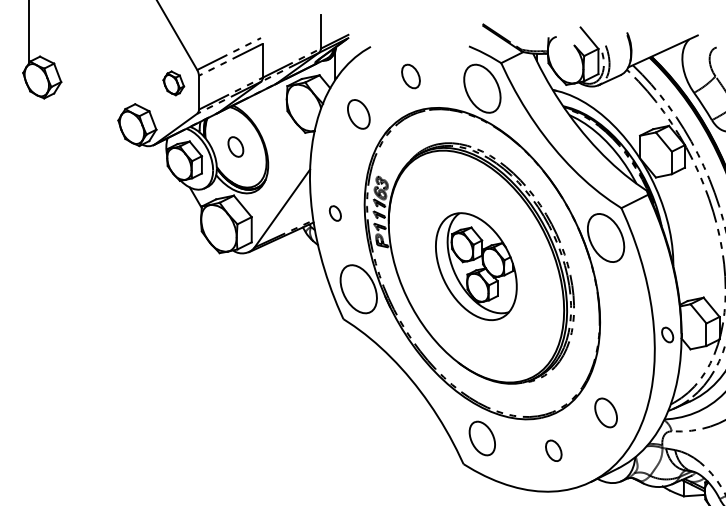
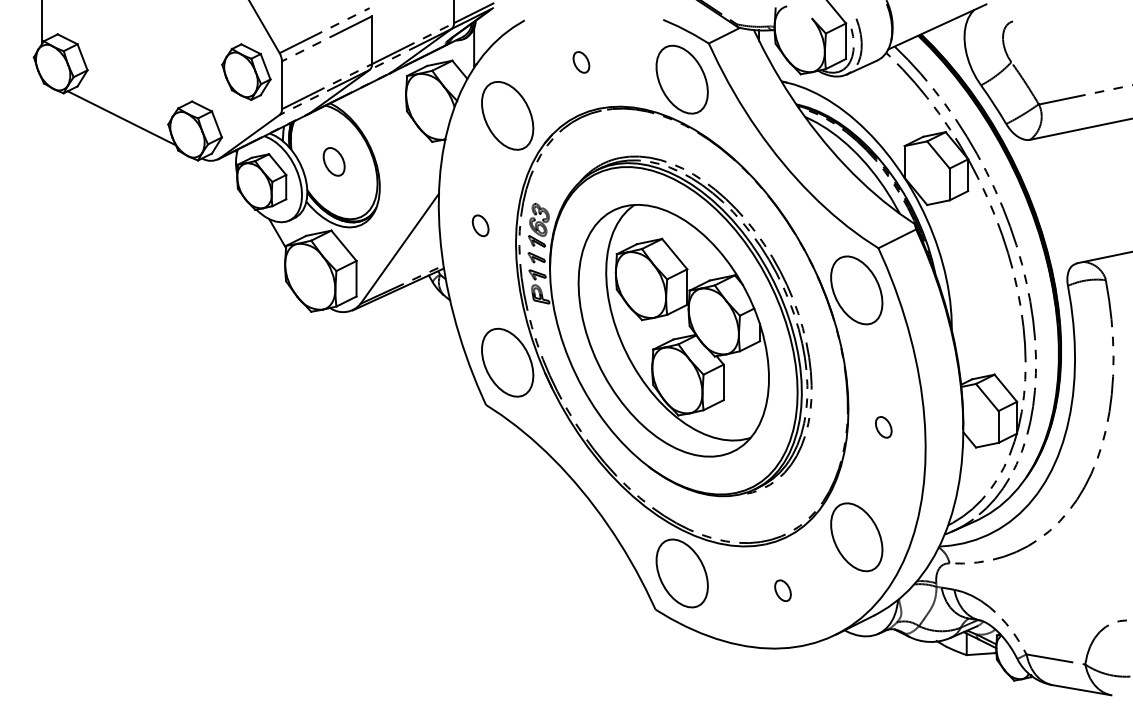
part: (411, 76) -> (581, 62), size x0.62
part: (173, 82) -> (246, 71), size x1.67
part: (358, 114) -> (507, 115), size x1.67
line: (85, 116) -> (121, 118), added
part: (335, 213) -> (480, 225), moved
part: (476, 266) -> (673, 330), size x1.67
part: (667, 335) -> (883, 427), moved
part: (605, 413) -> (856, 537), size x1.67
part: (481, 438) -> (681, 573), size x1.43
part: (553, 450) -> (782, 590), size x0.71

